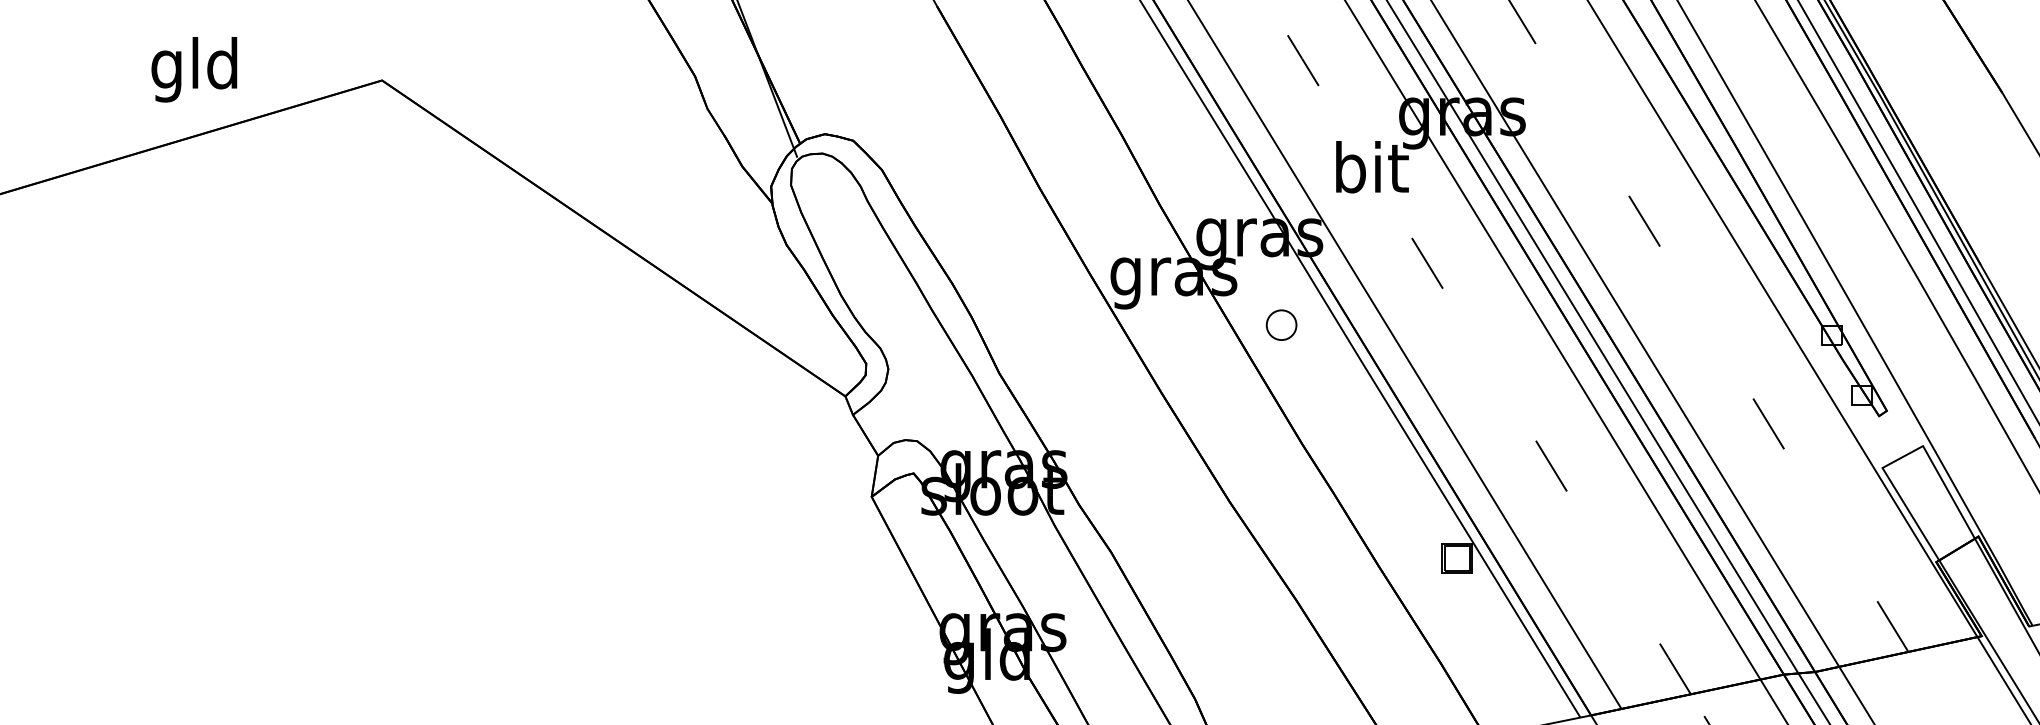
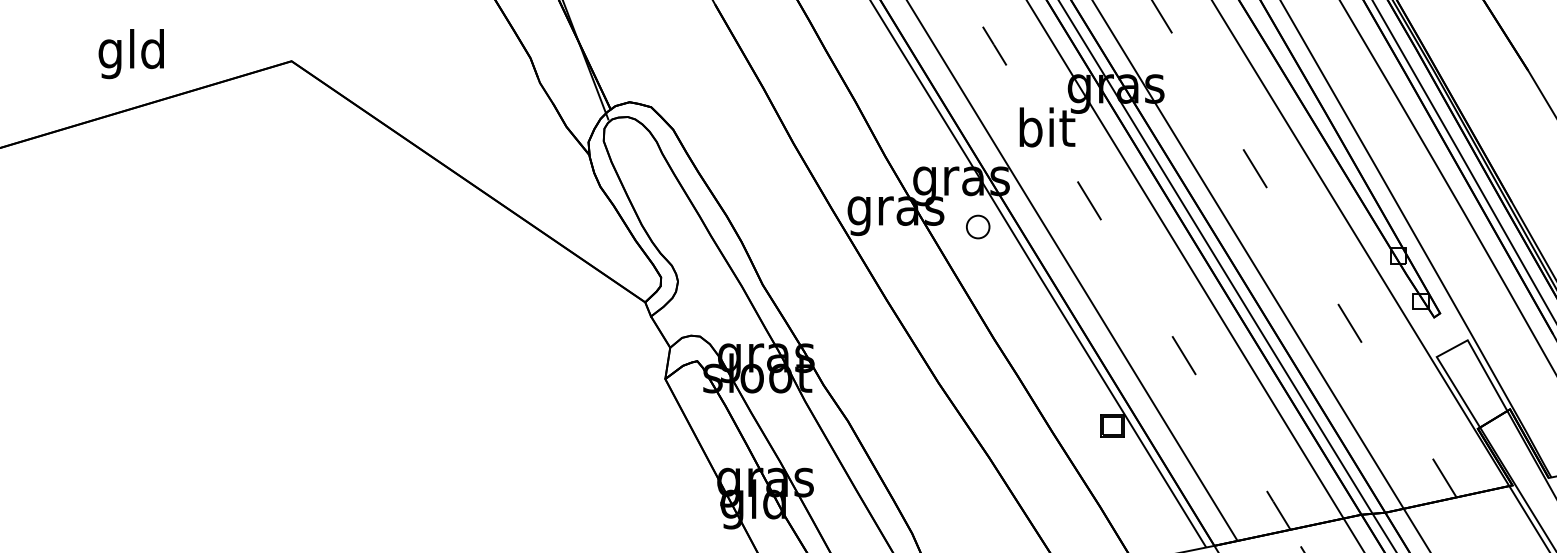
text: (193, 70) -> (130, 54), moved
part: (1282, 324) -> (978, 226), moved

